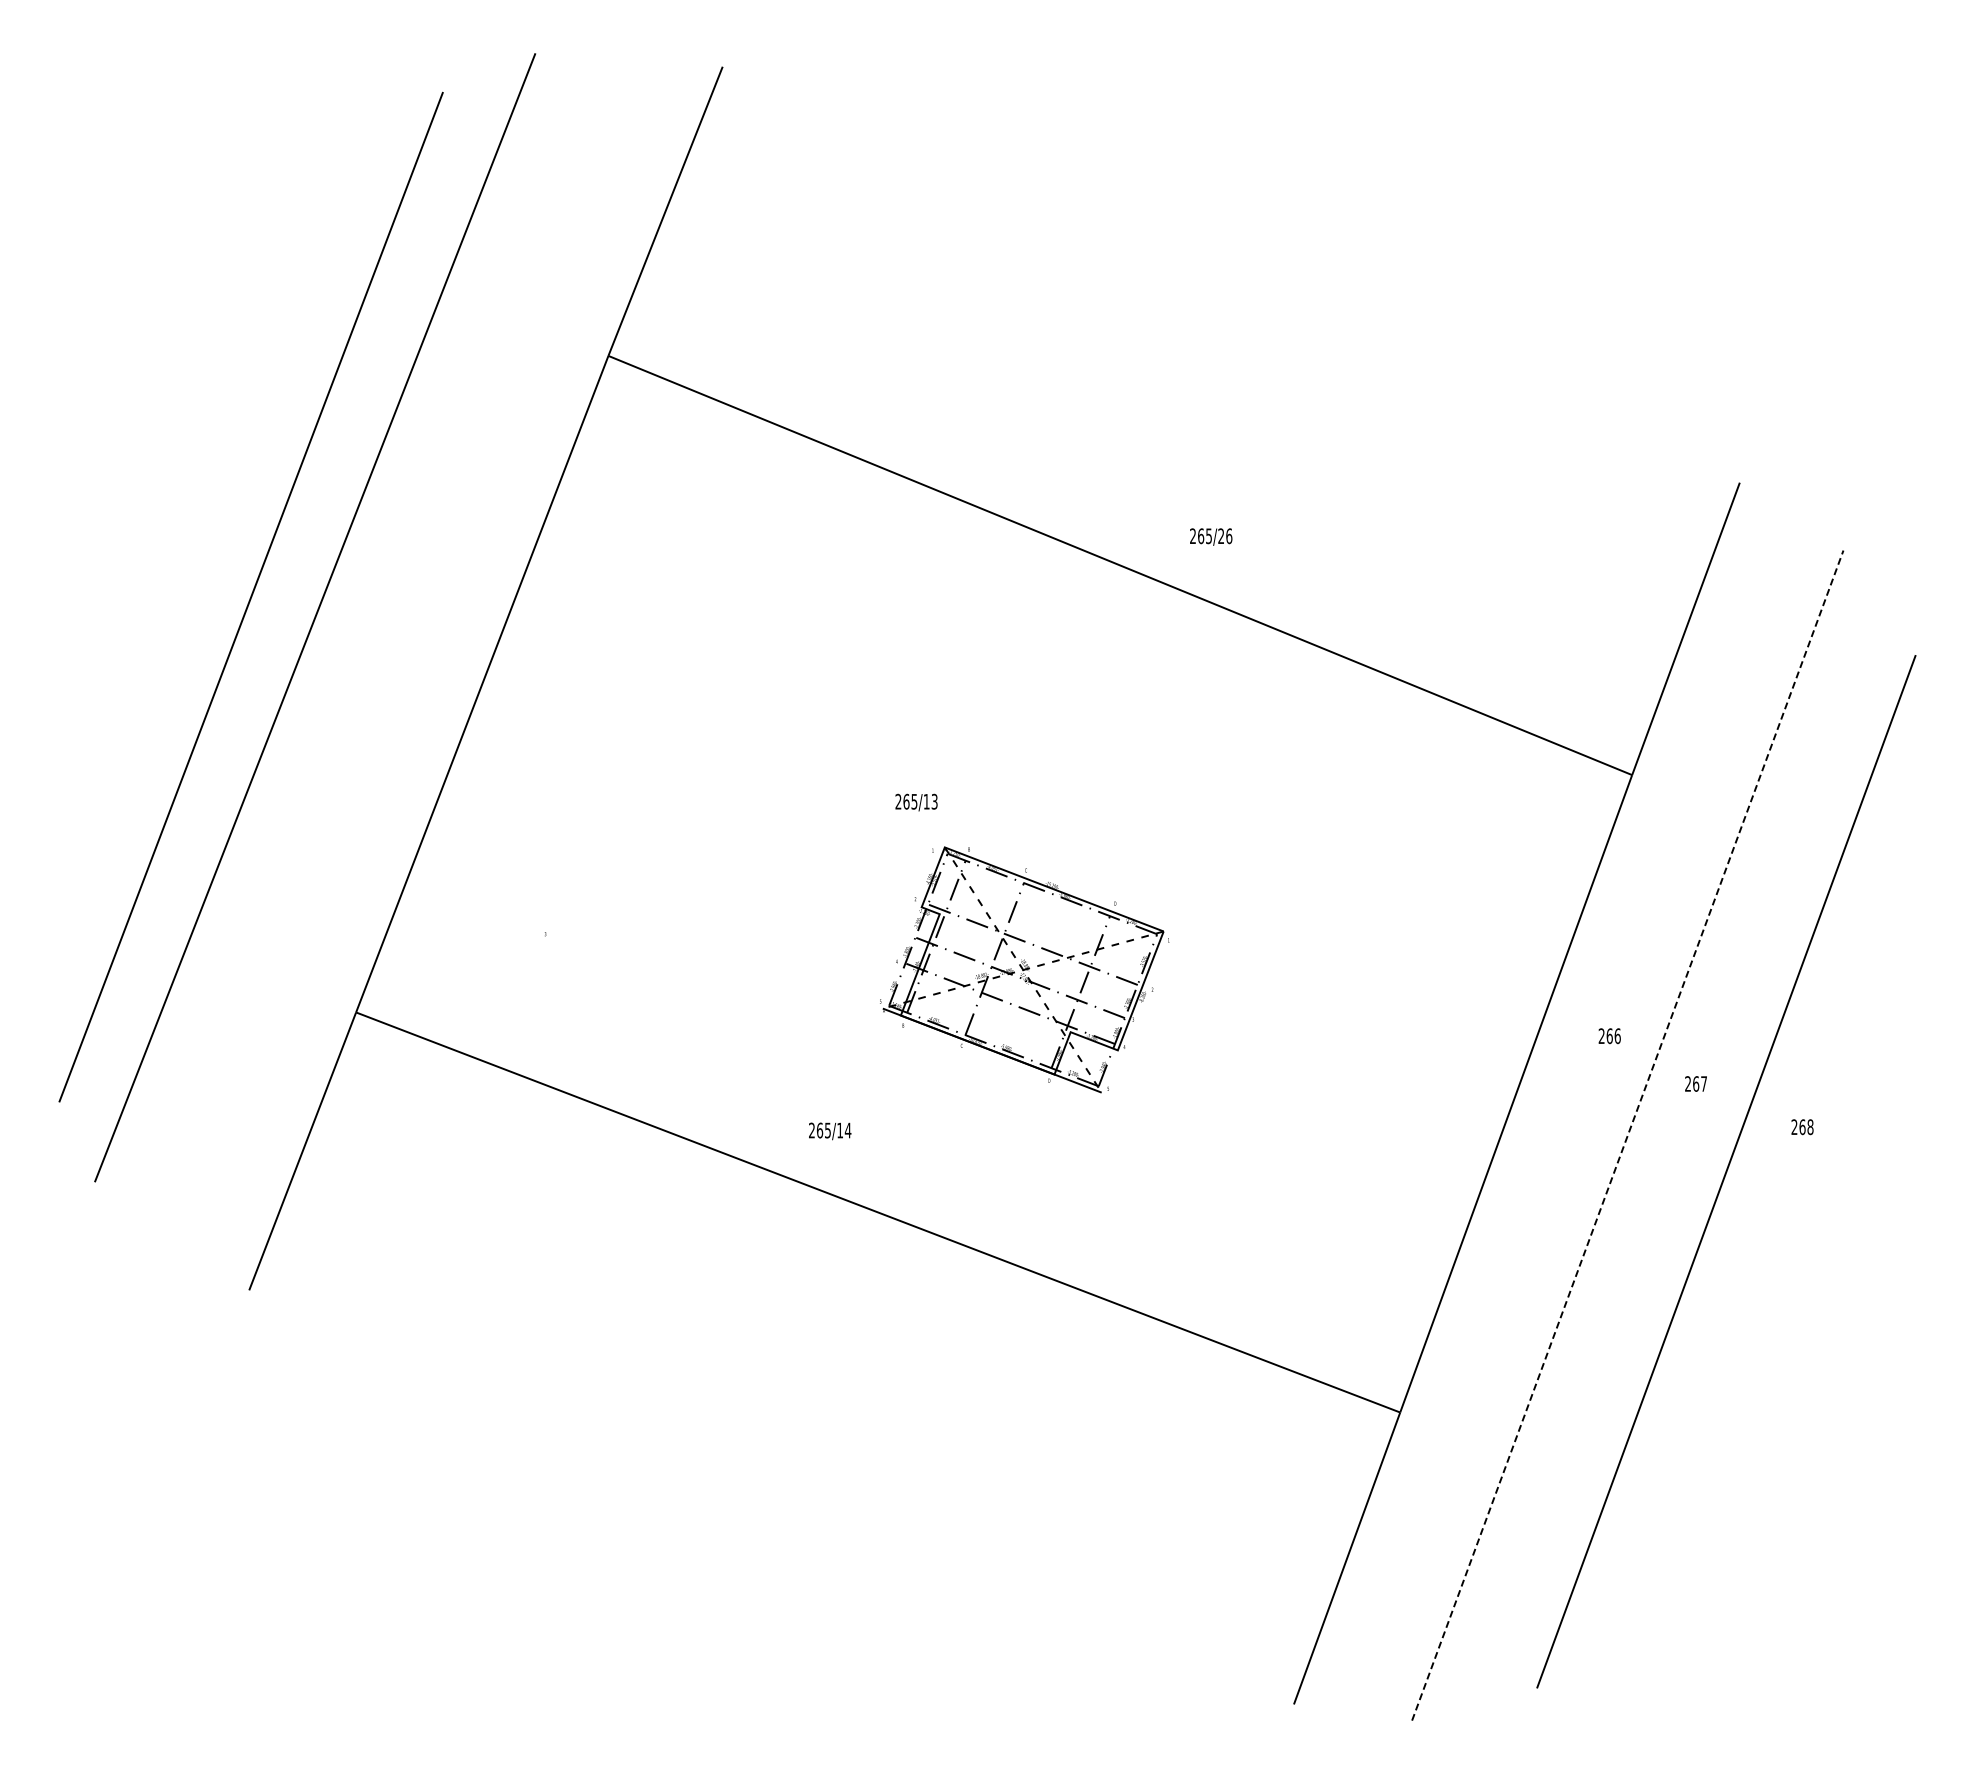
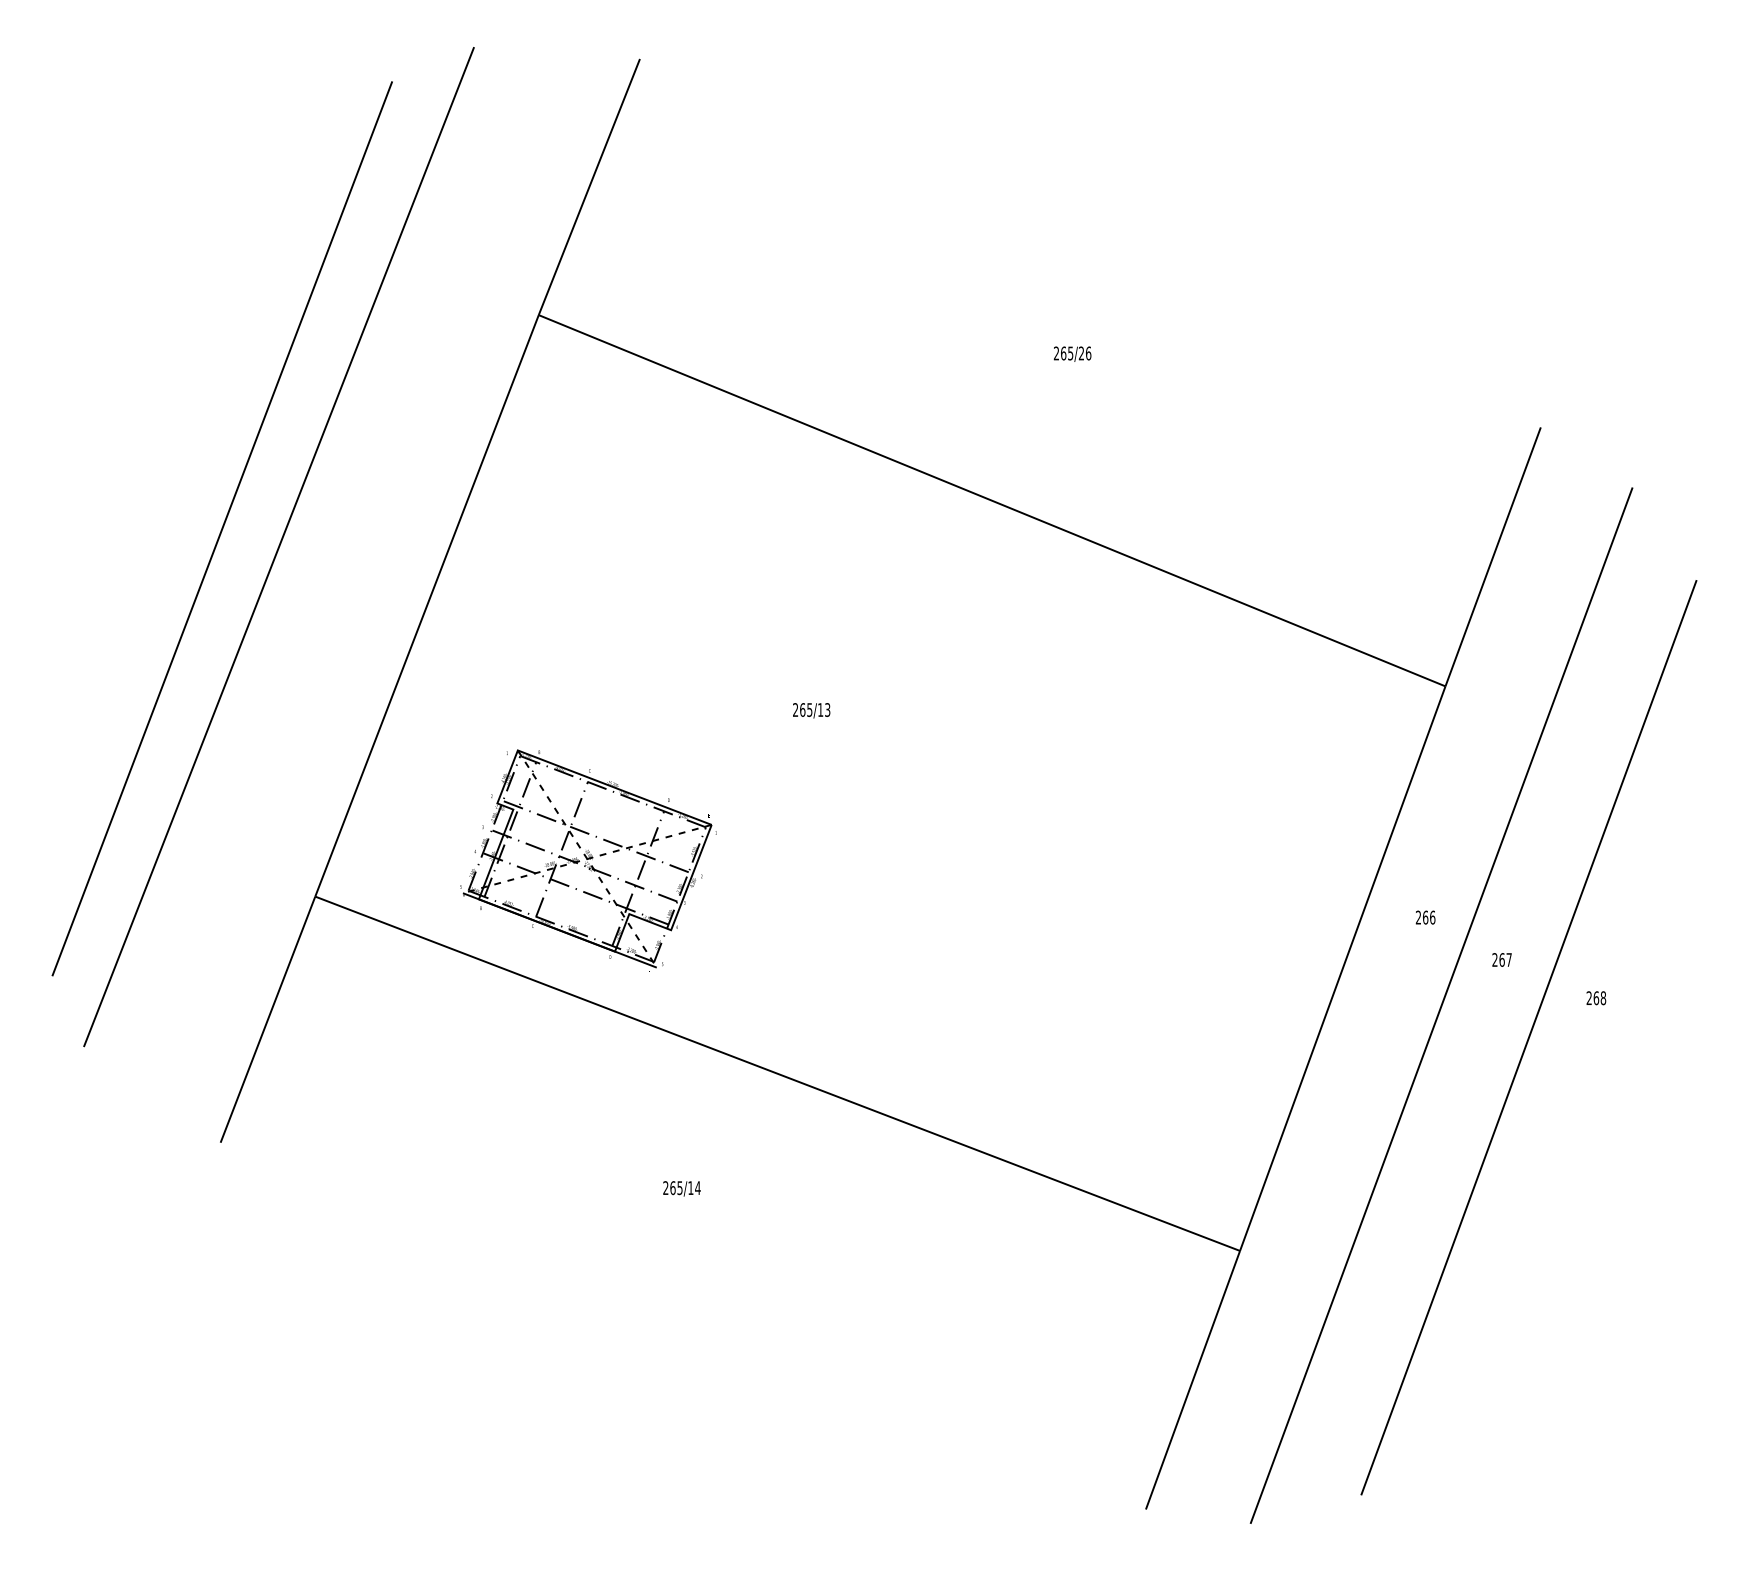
text: (1211, 536) -> (1072, 353), moved
part: (1024, 969) -> (588, 858), moved
text: (830, 1131) -> (682, 1188), moved
line: (1627, 1135) -> (1441, 1005), dashed -> solid

